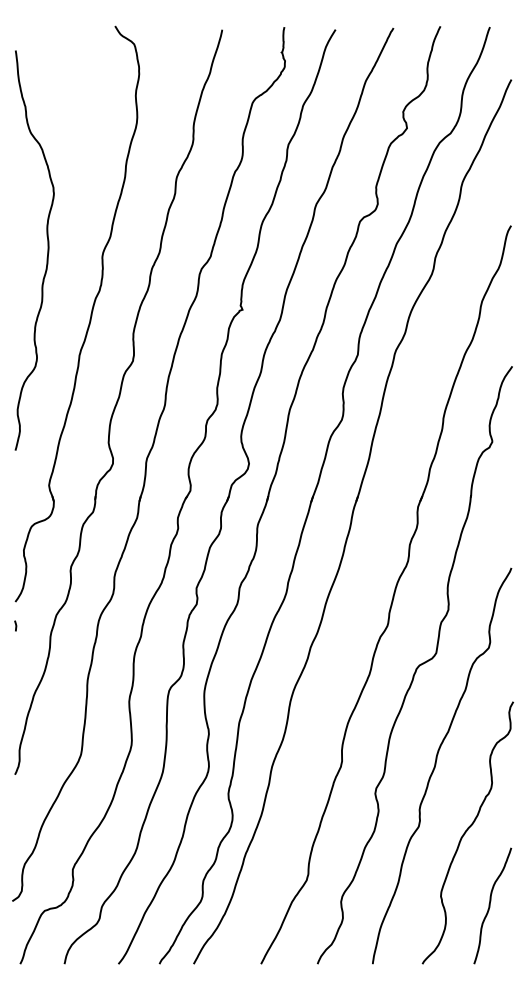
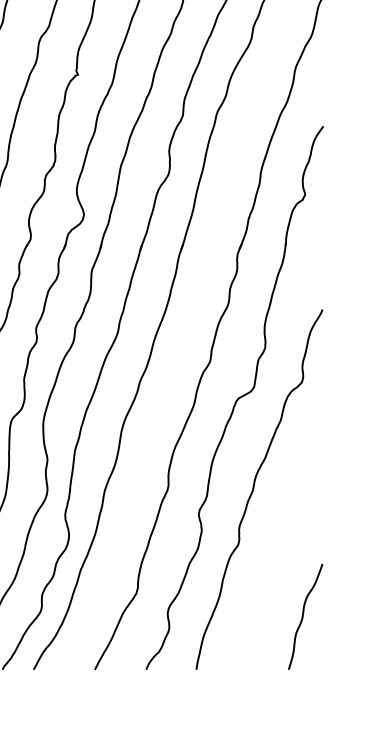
curve: (467, 831) -> (282, 549), removed

